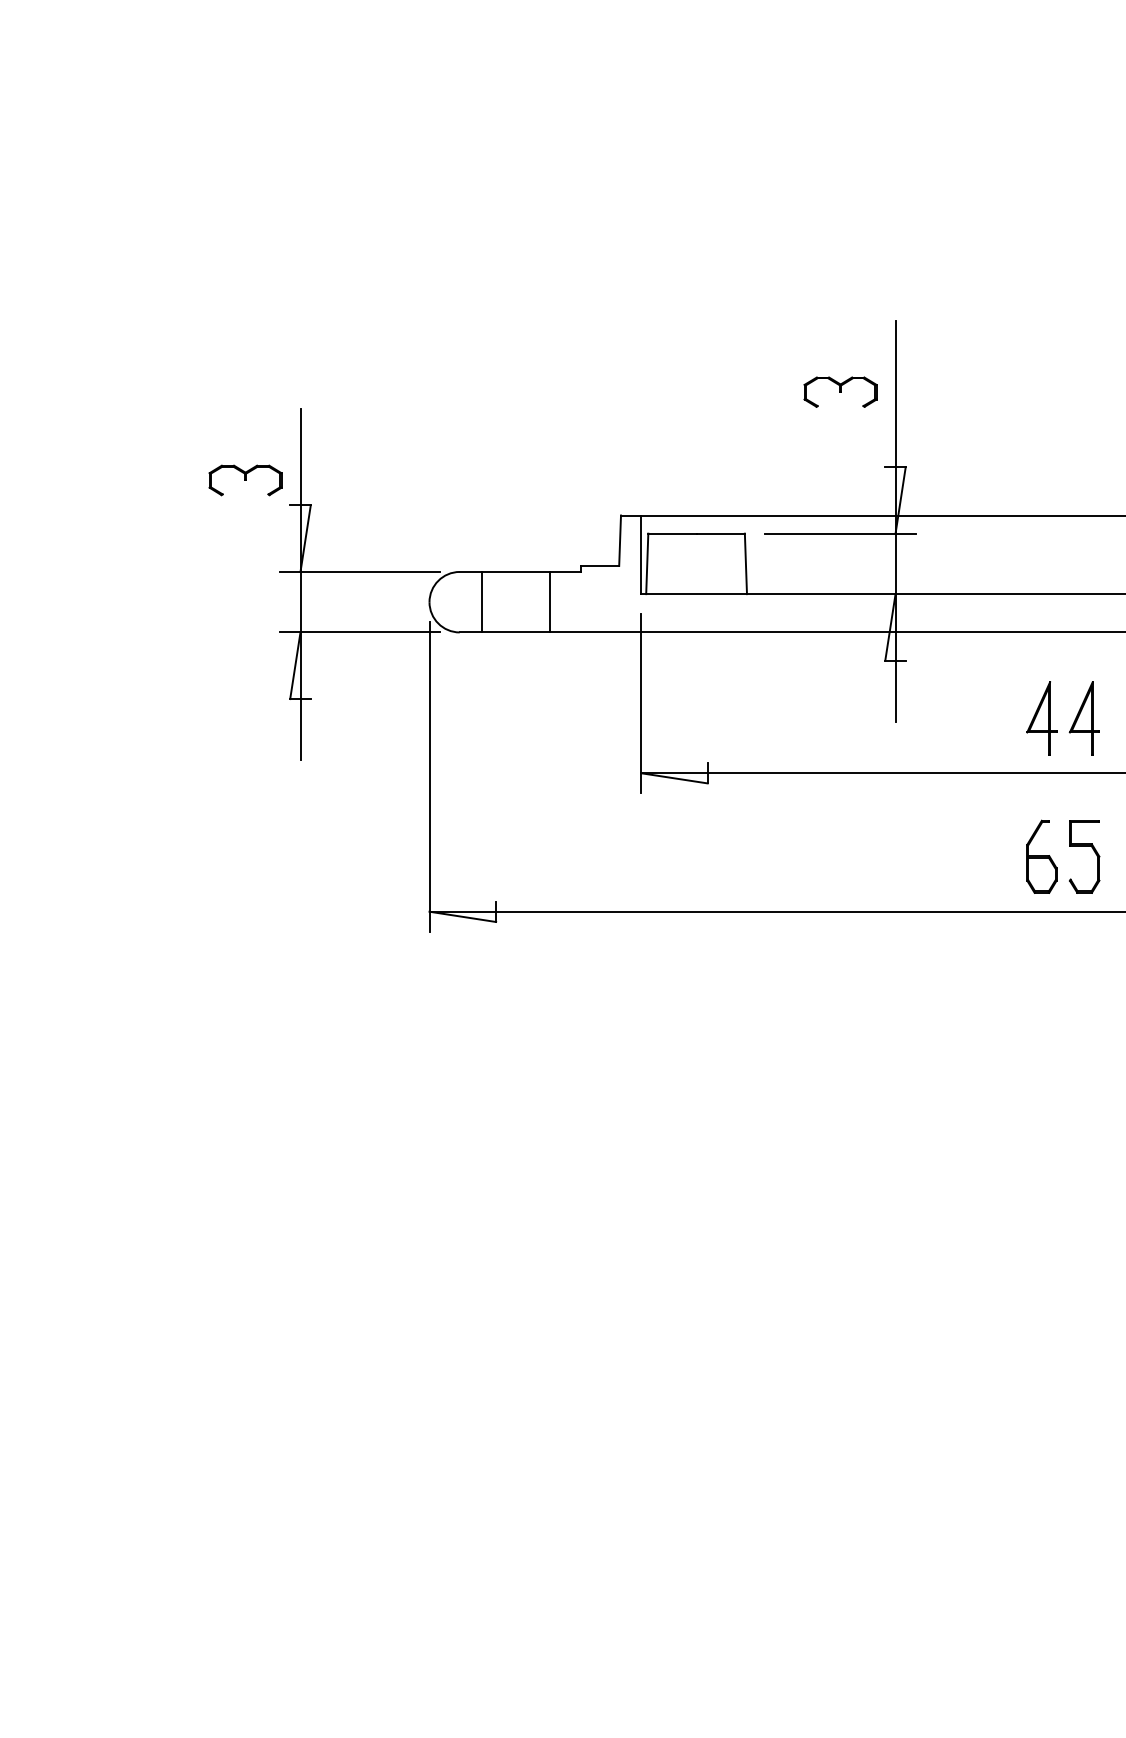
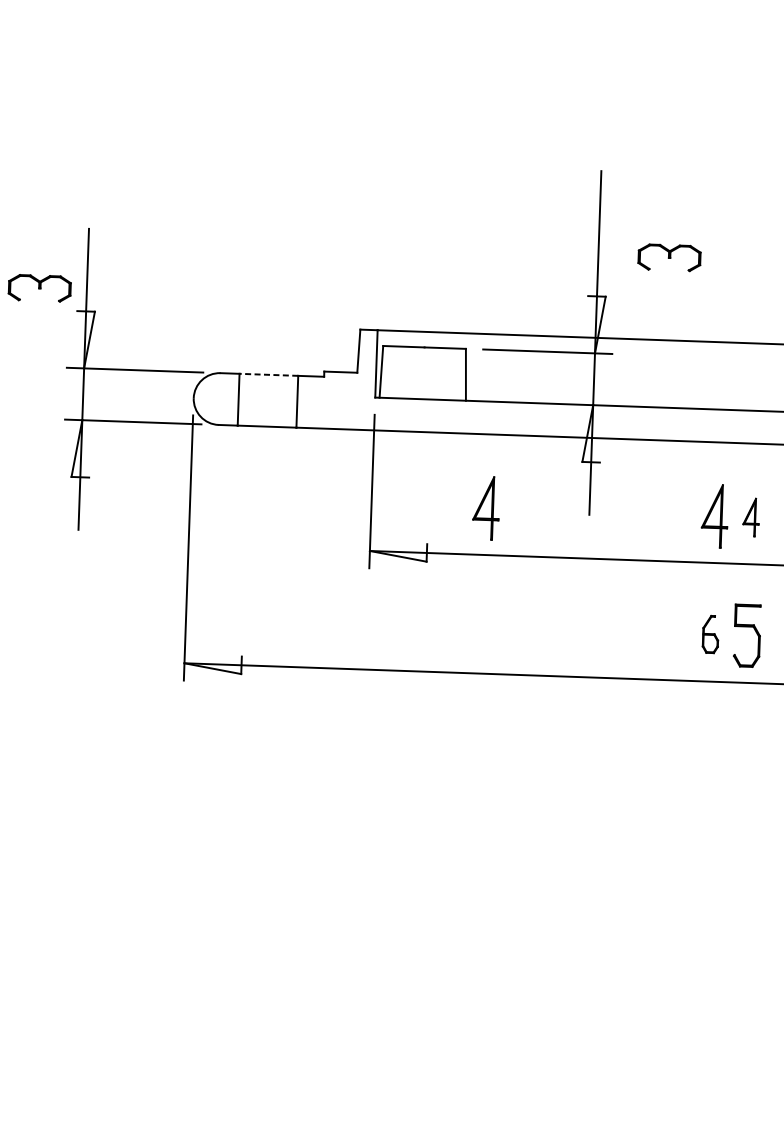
part: (840, 391) -> (669, 257), moved
line: (515, 571) -> (268, 374), solid -> dashed
part: (774, 718) -> (485, 508), added
part: (1083, 718) -> (750, 517), size x0.6
part: (1041, 856) -> (710, 634), size x0.6

